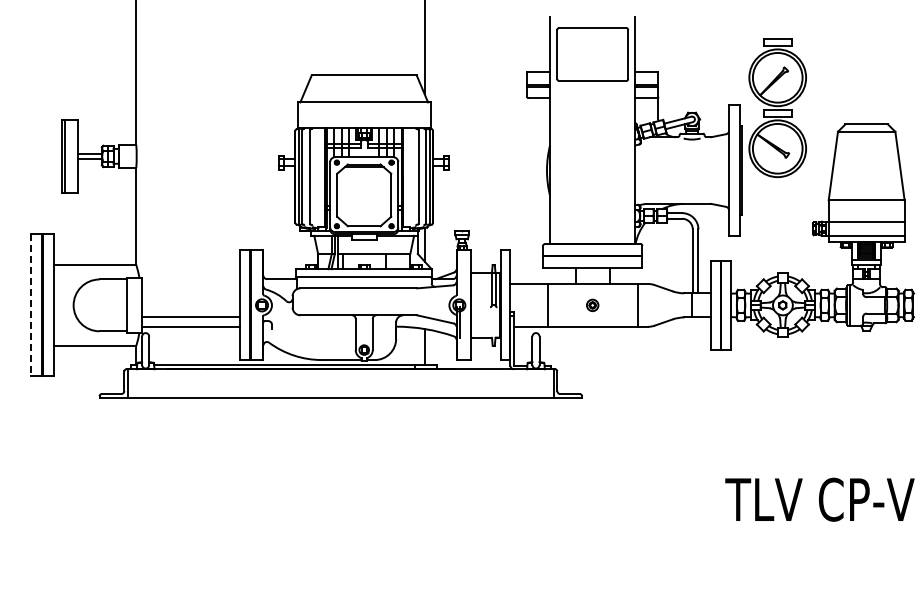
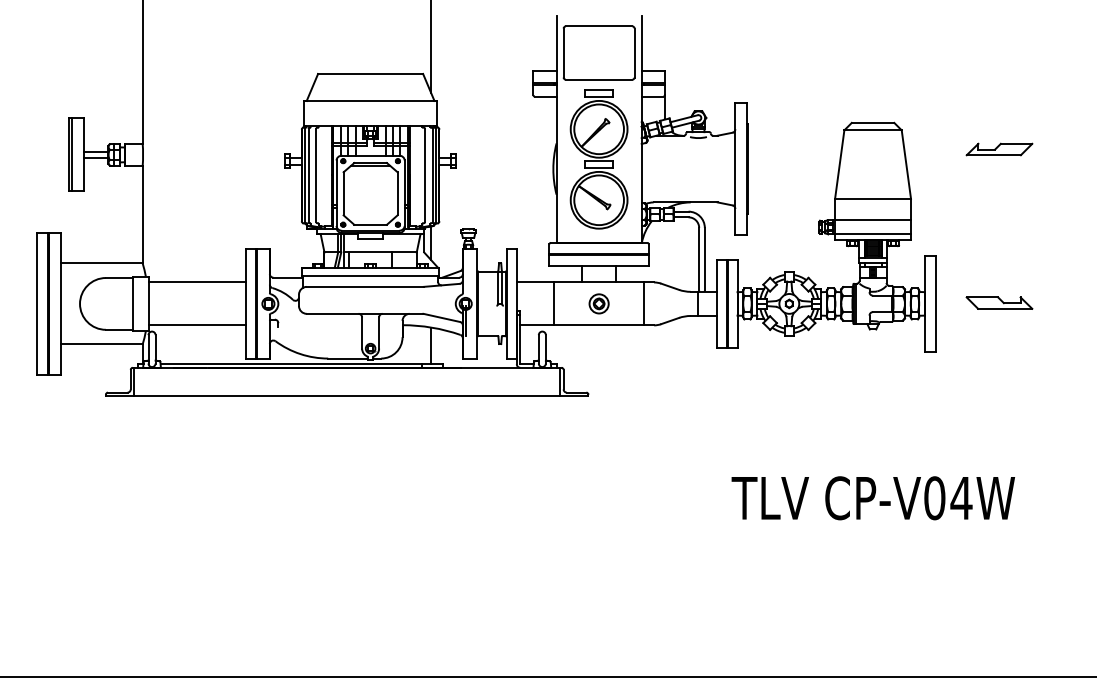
part: (777, 107) -> (598, 159), moved
line: (31, 304) -> (37, 303), dashed -> solid
part: (592, 304) -> (598, 303), size x1.67
line: (191, 316) -> (197, 282), moved

